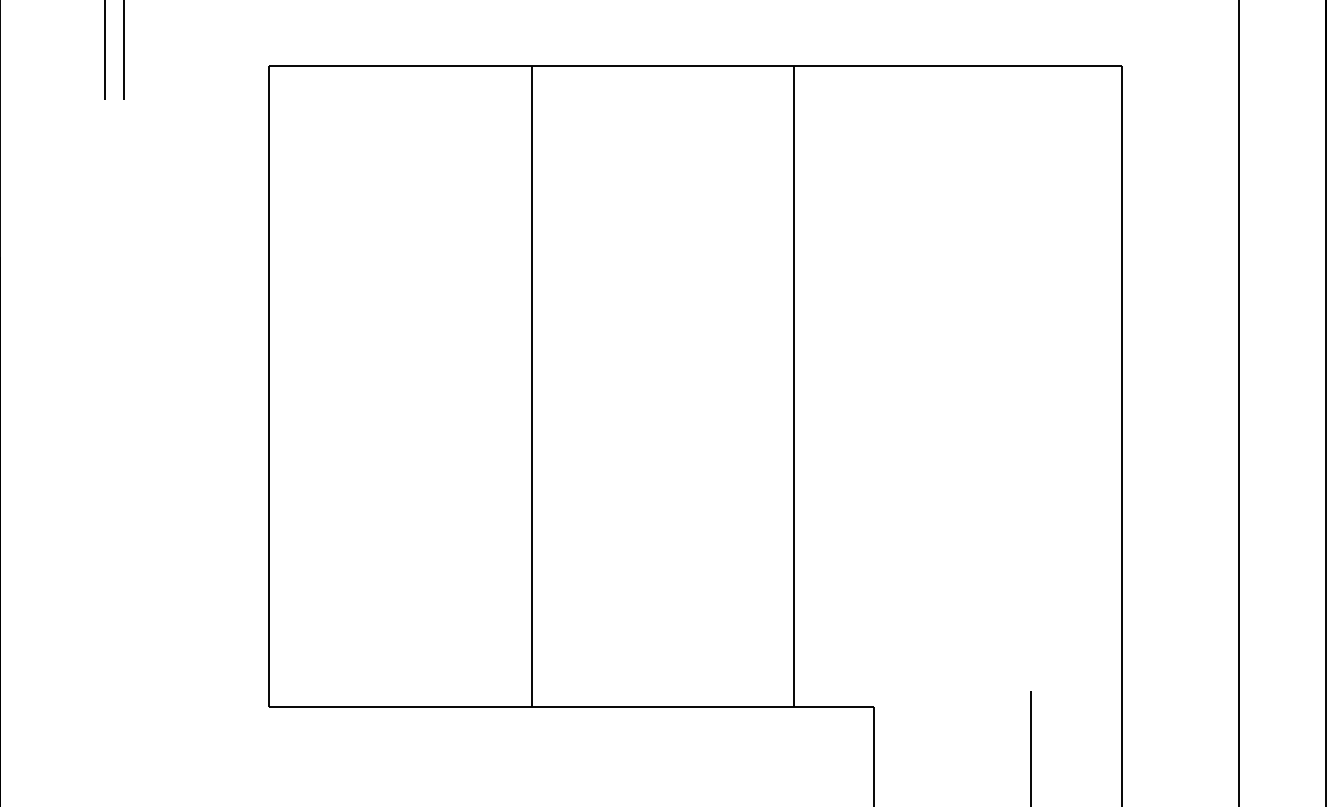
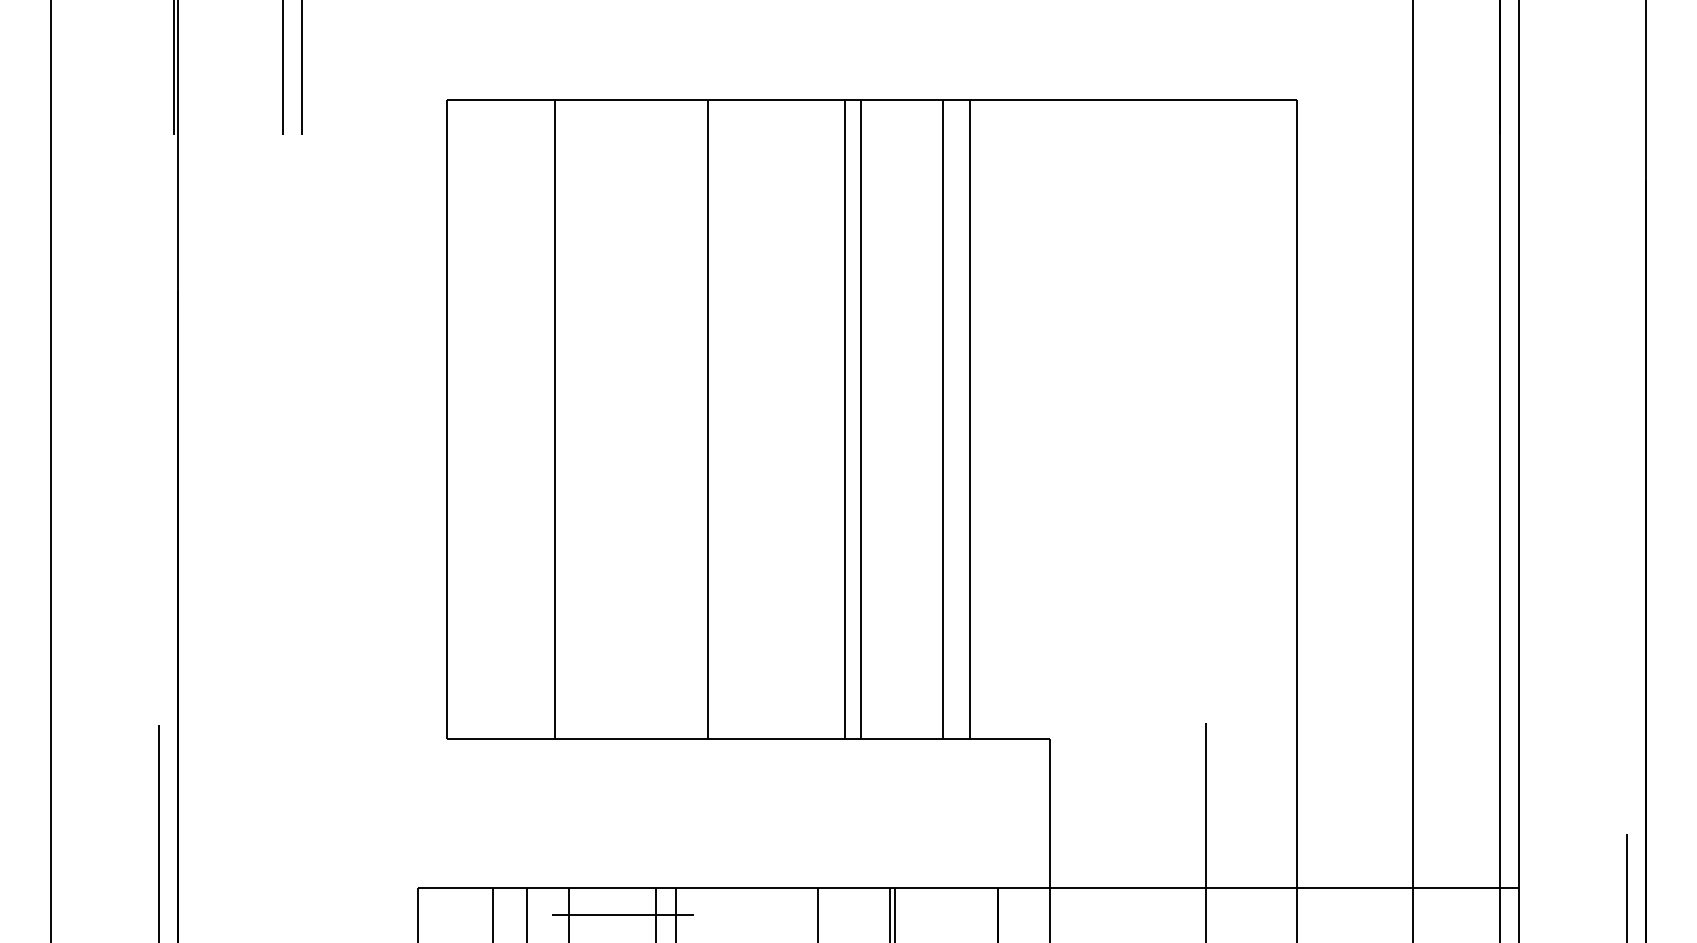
line: (378, 386) -> (555, 419), added
line: (669, 386) -> (845, 419), added
line: (685, 386) -> (861, 419), added
line: (766, 386) -> (942, 419), added

